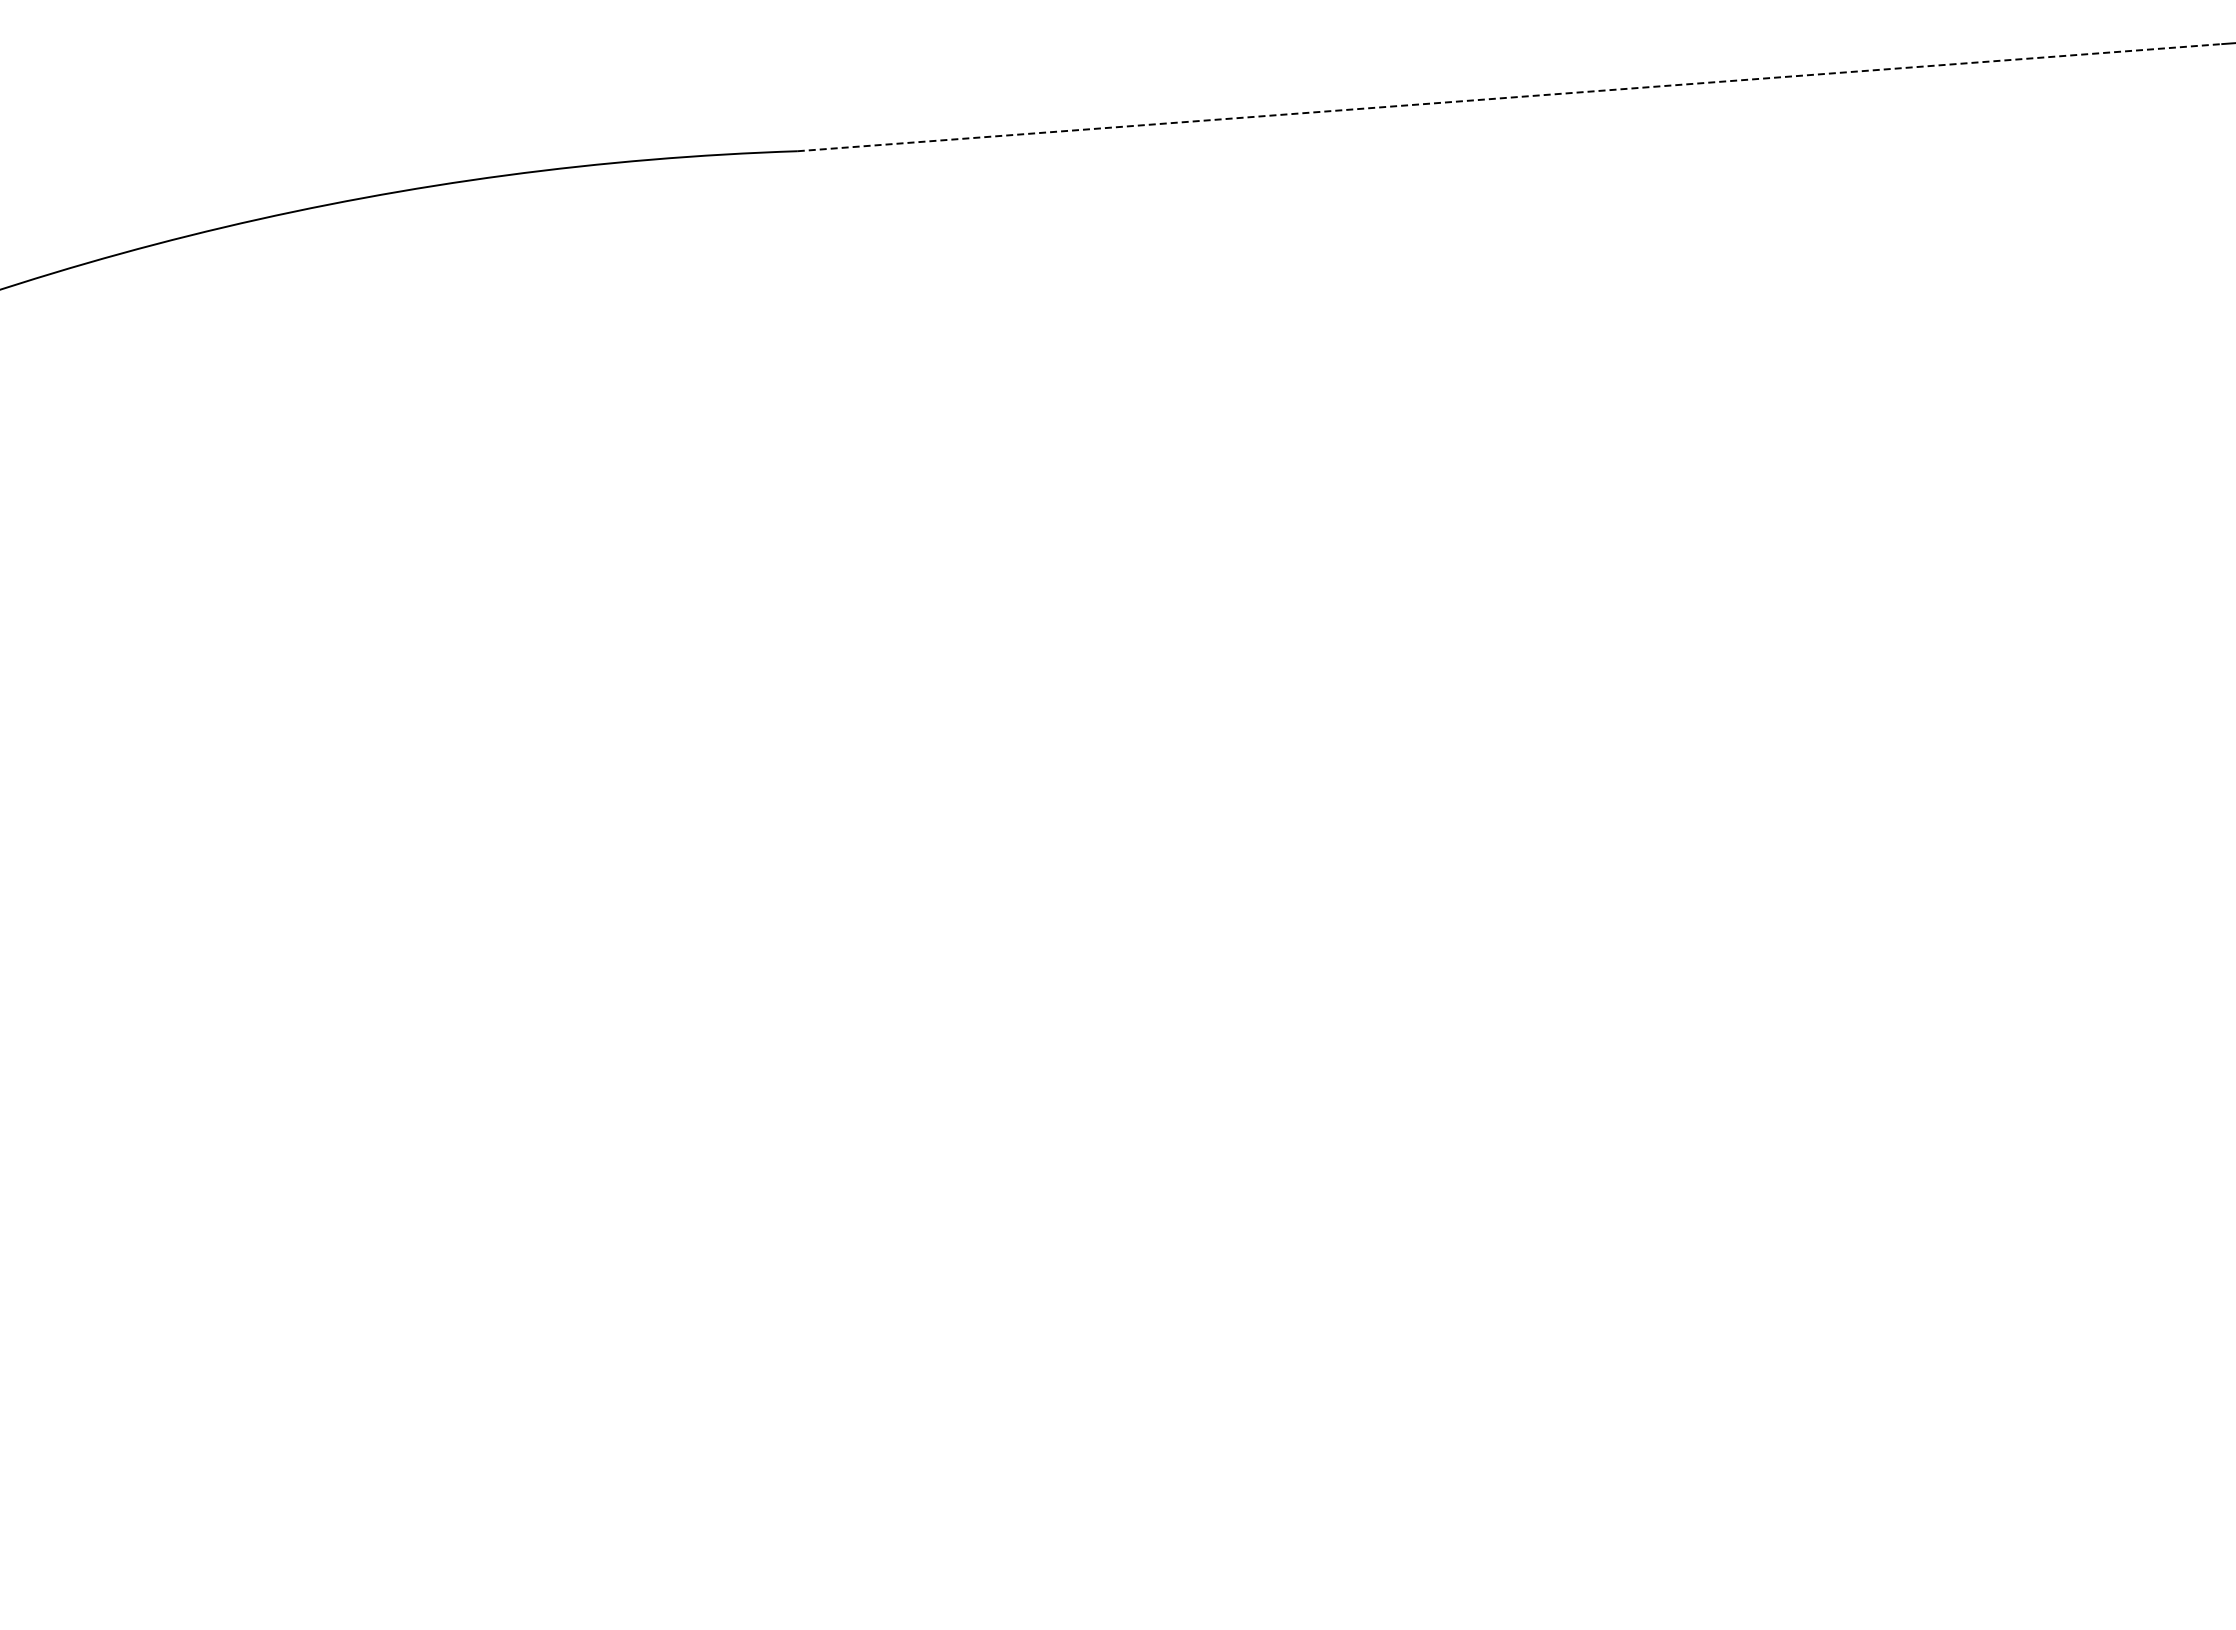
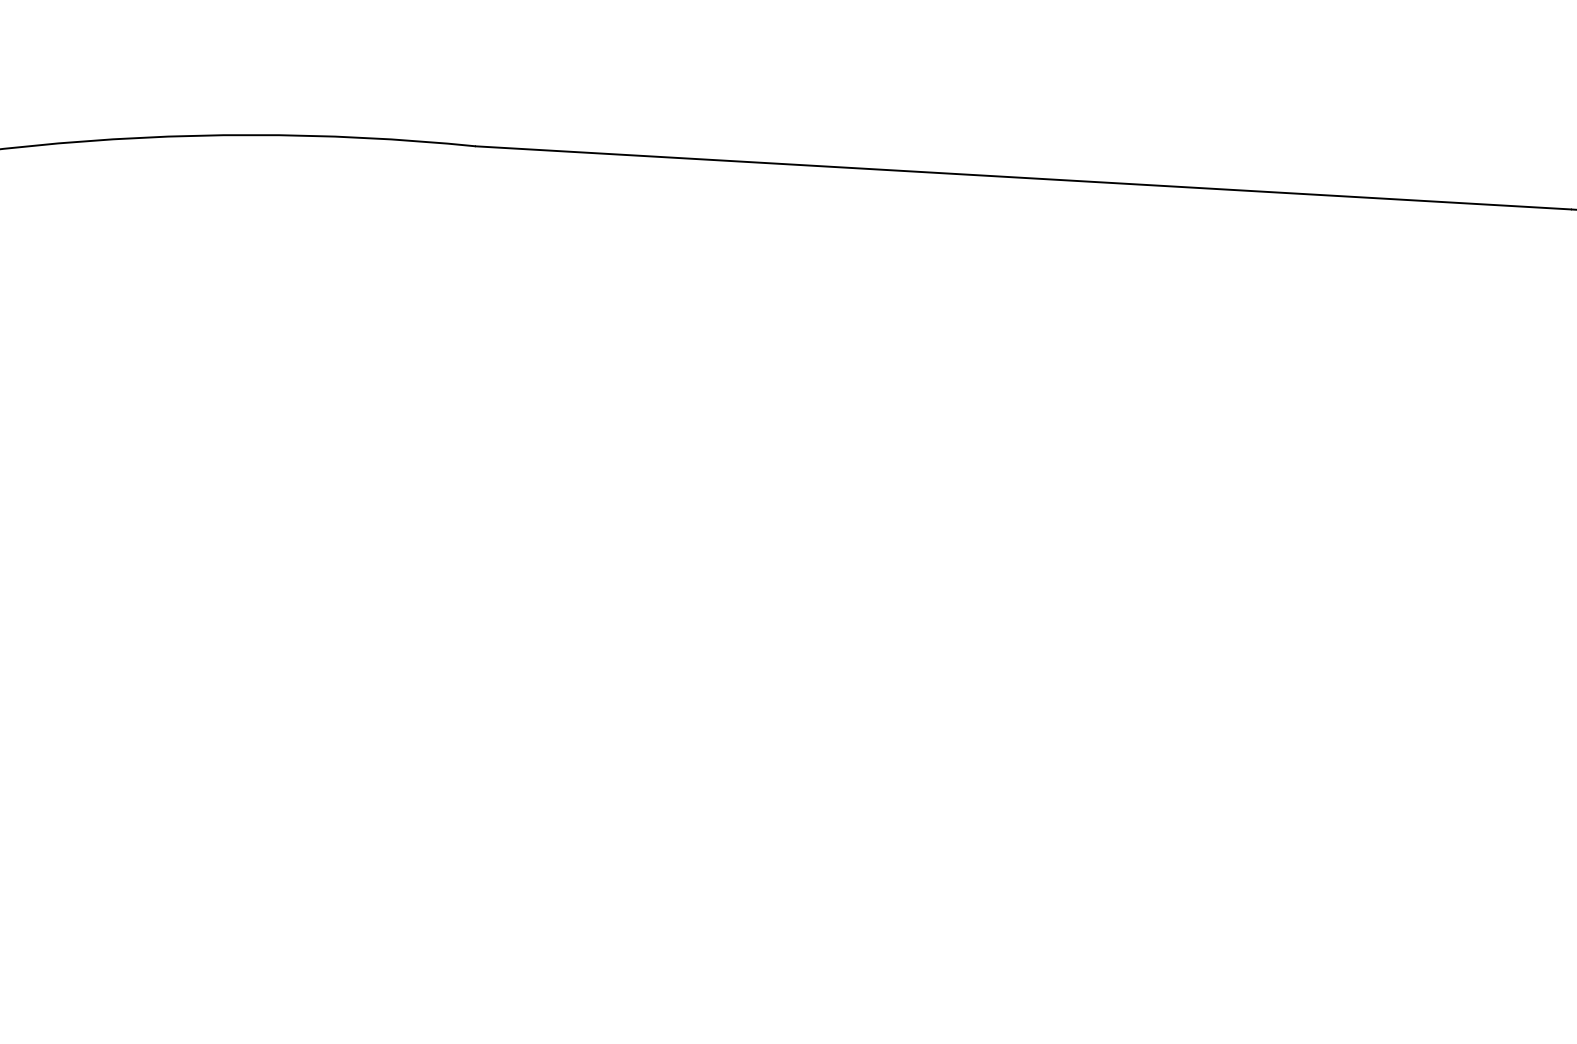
line: (1509, 97) -> (1023, 177), dashed -> solid

